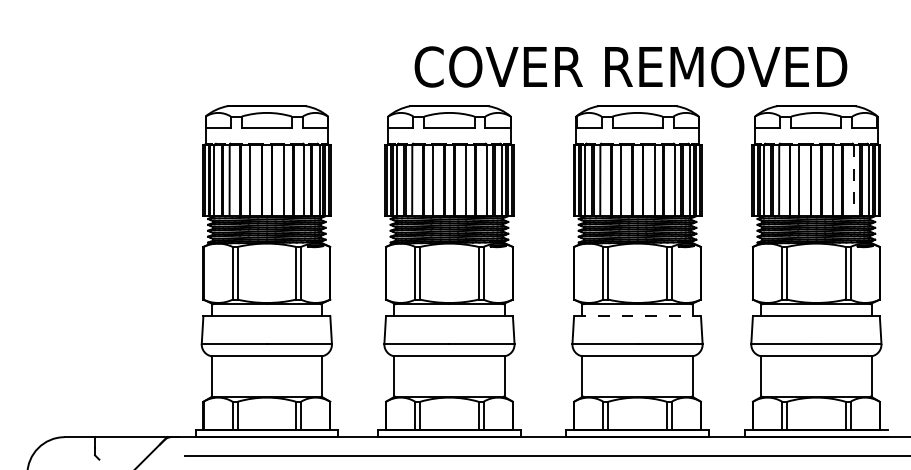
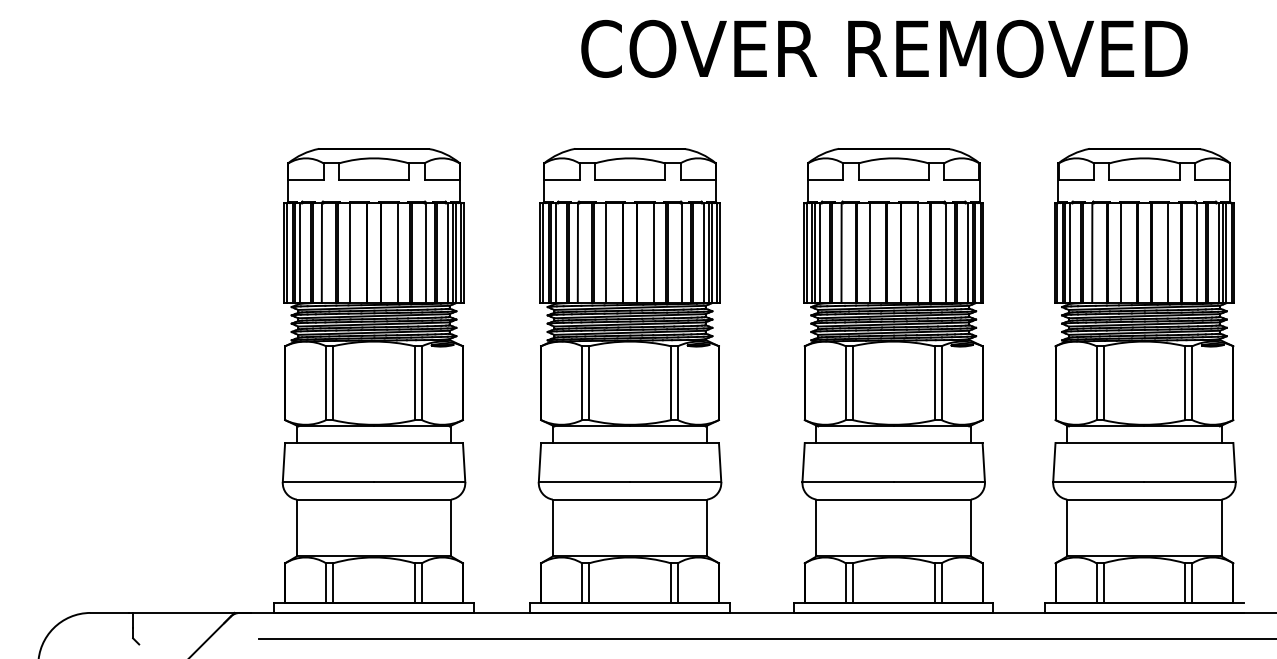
text: (630, 66) -> (884, 48), moved
line: (853, 180) -> (1196, 253), dashed -> solid
line: (637, 316) -> (893, 443), dashed -> solid

